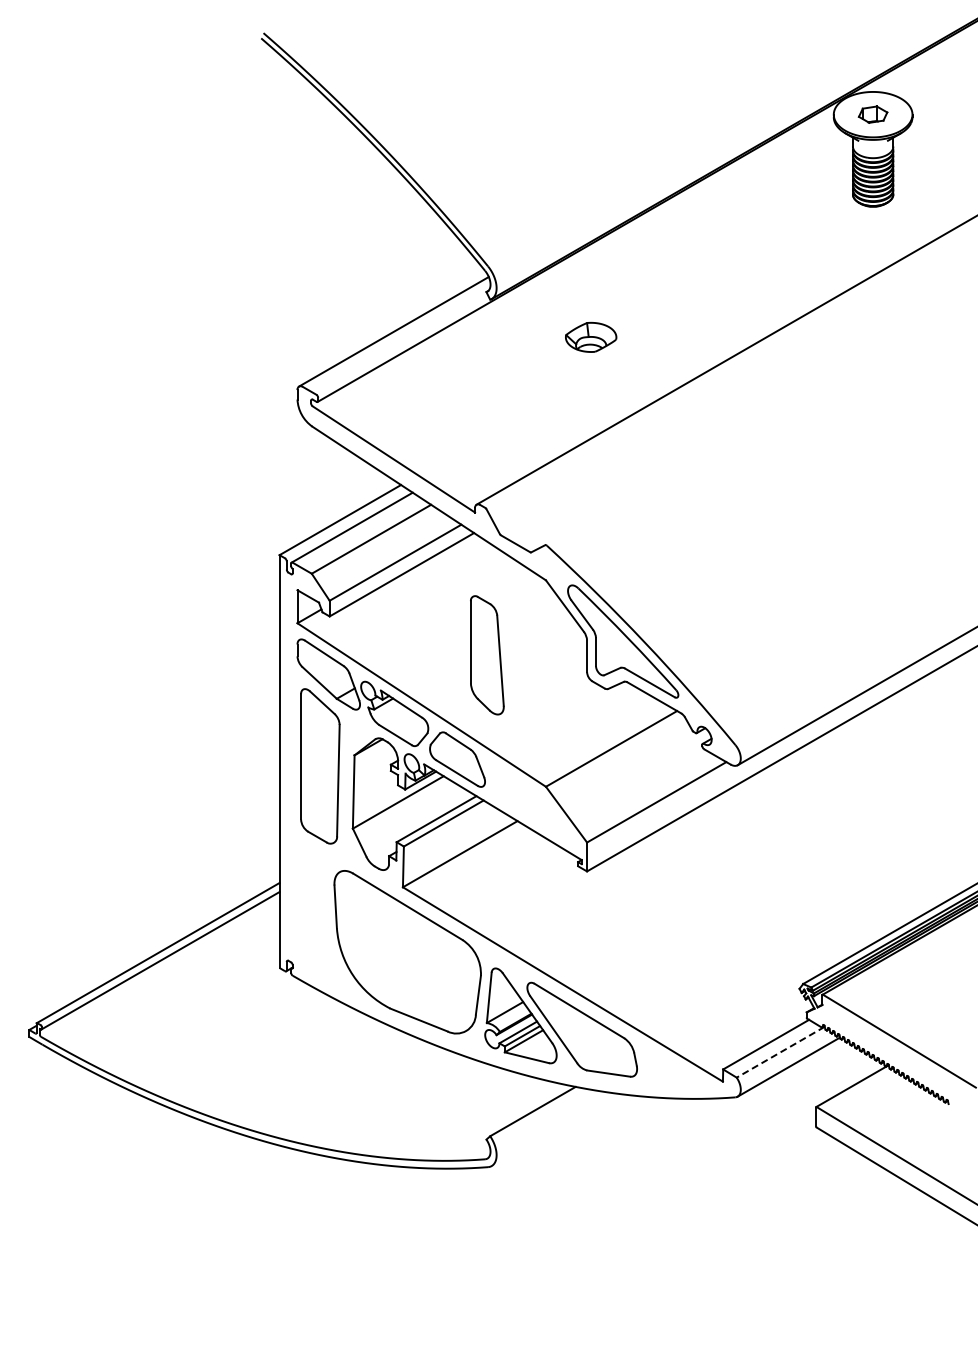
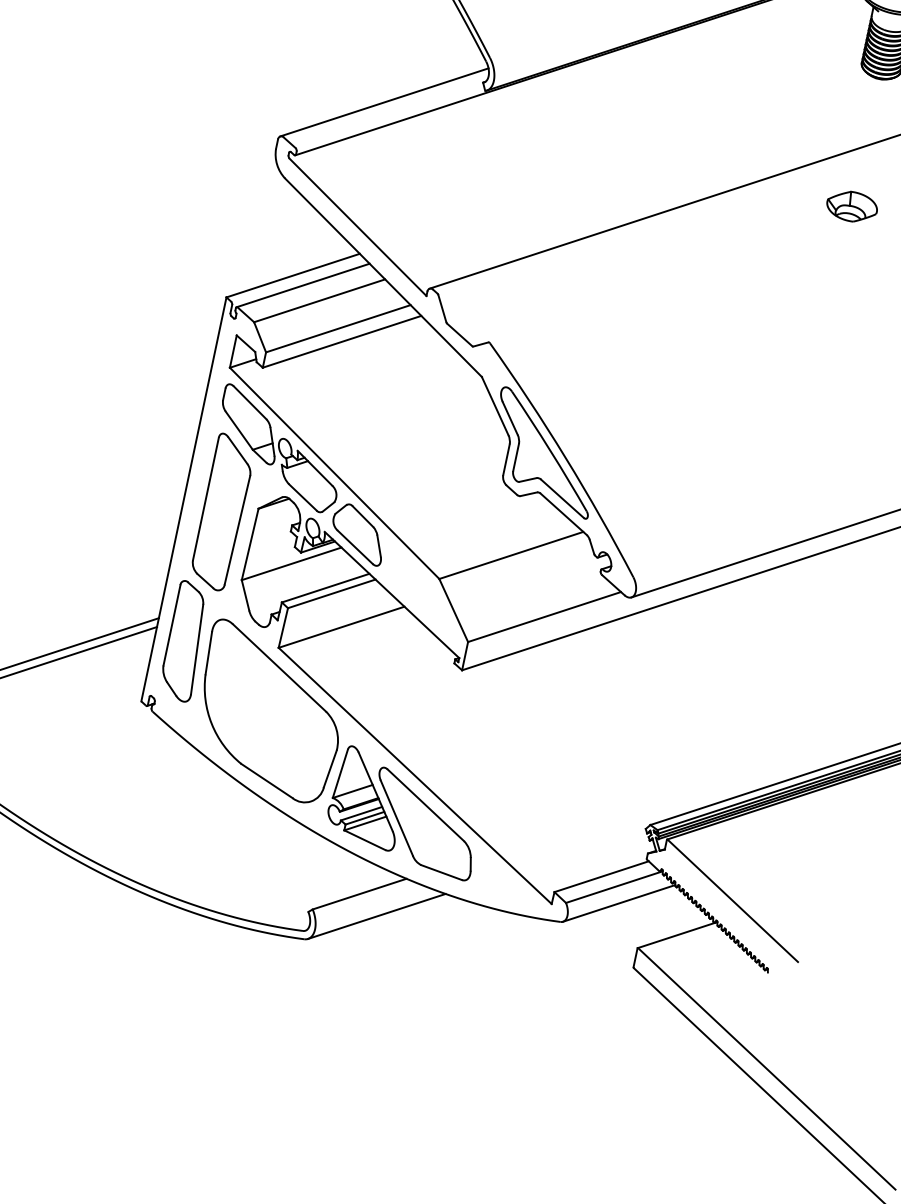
part: (591, 336) -> (852, 205), moved
part: (487, 655) -> (185, 641), moved
line: (780, 1052) -> (614, 887), dashed -> solid
line: (554, 1129) -> (377, 916), added

